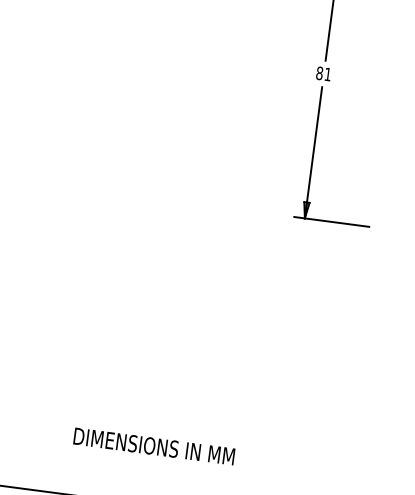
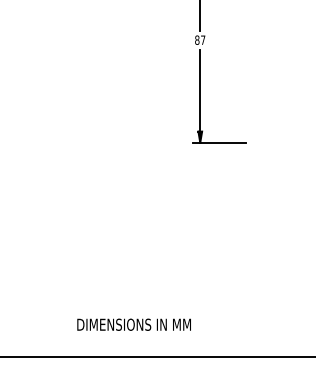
text: (328, 73) -> (203, 39), 81 -> 87
text: (153, 445) -> (133, 324), moved

